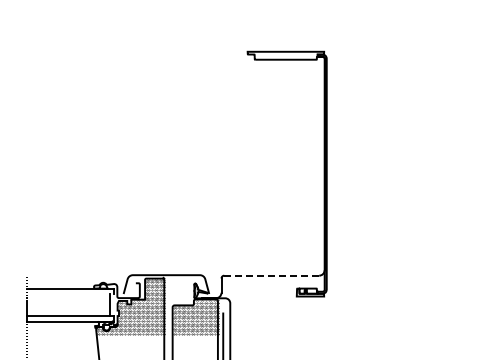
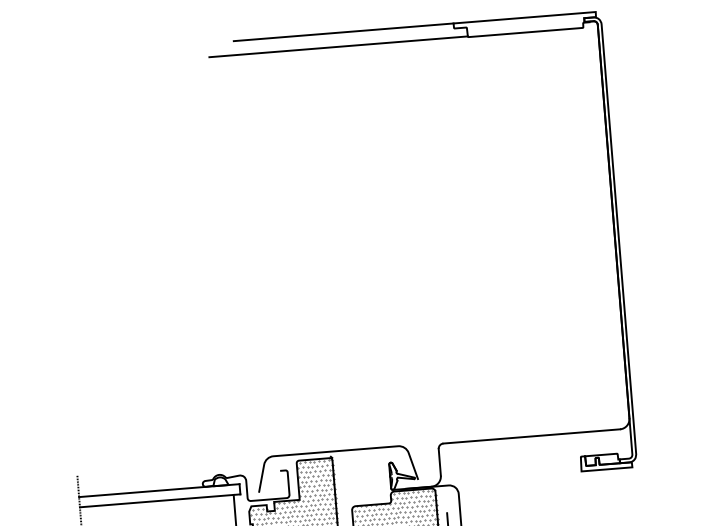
line: (188, 51) -> (343, 31), added
line: (184, 59) -> (337, 47), added
line: (271, 275) -> (531, 436), dashed -> solid
line: (70, 294) -> (160, 501), added

